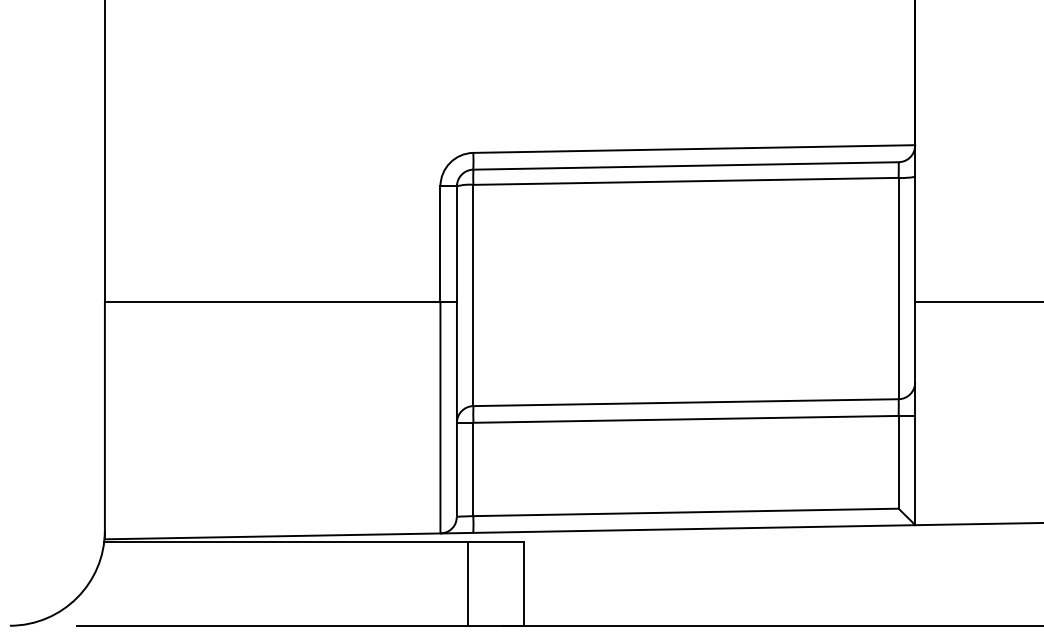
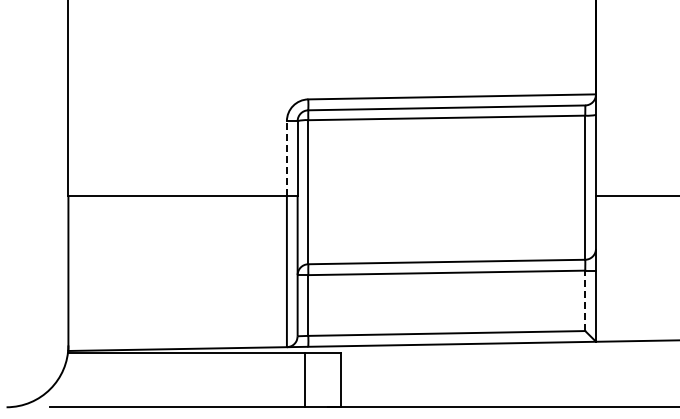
line: (439, 243) -> (286, 158), solid -> dashed
line: (899, 461) -> (585, 300), solid -> dashed

